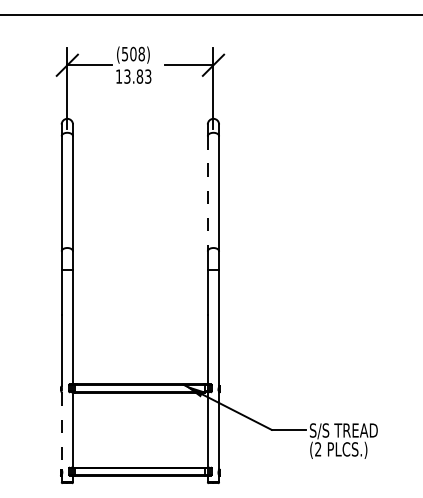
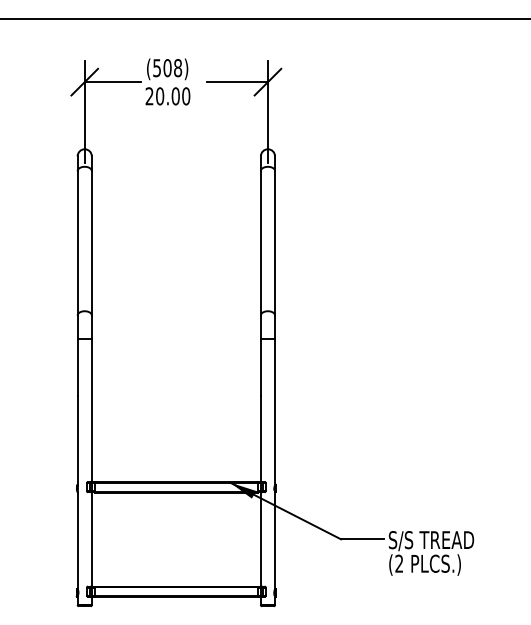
text: (133, 76) -> (167, 96), 13.83 -> 20.00
line: (207, 193) -> (260, 243), dashed -> solid
line: (61, 431) -> (77, 541), dashed -> solid

